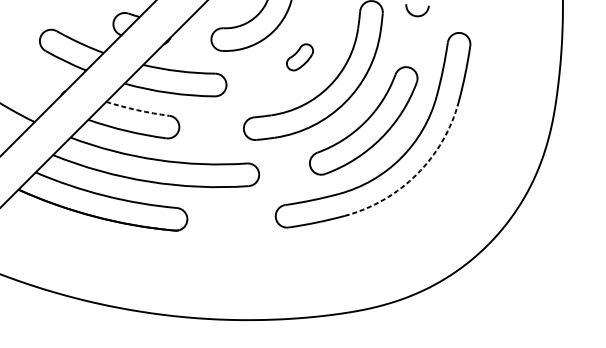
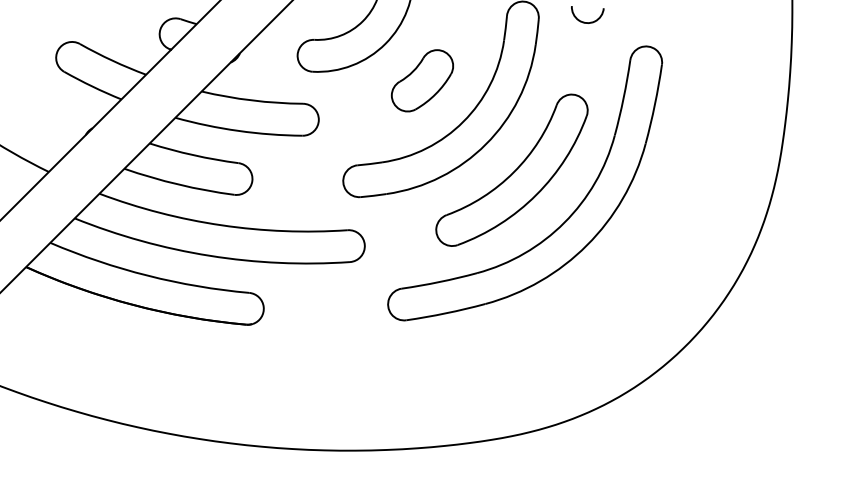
part: (299, 57) -> (421, 80), size x1.67
arc: (137, 110) -> (193, 155), dashed -> solid
arc: (417, 174) -> (587, 245), dashed -> solid

